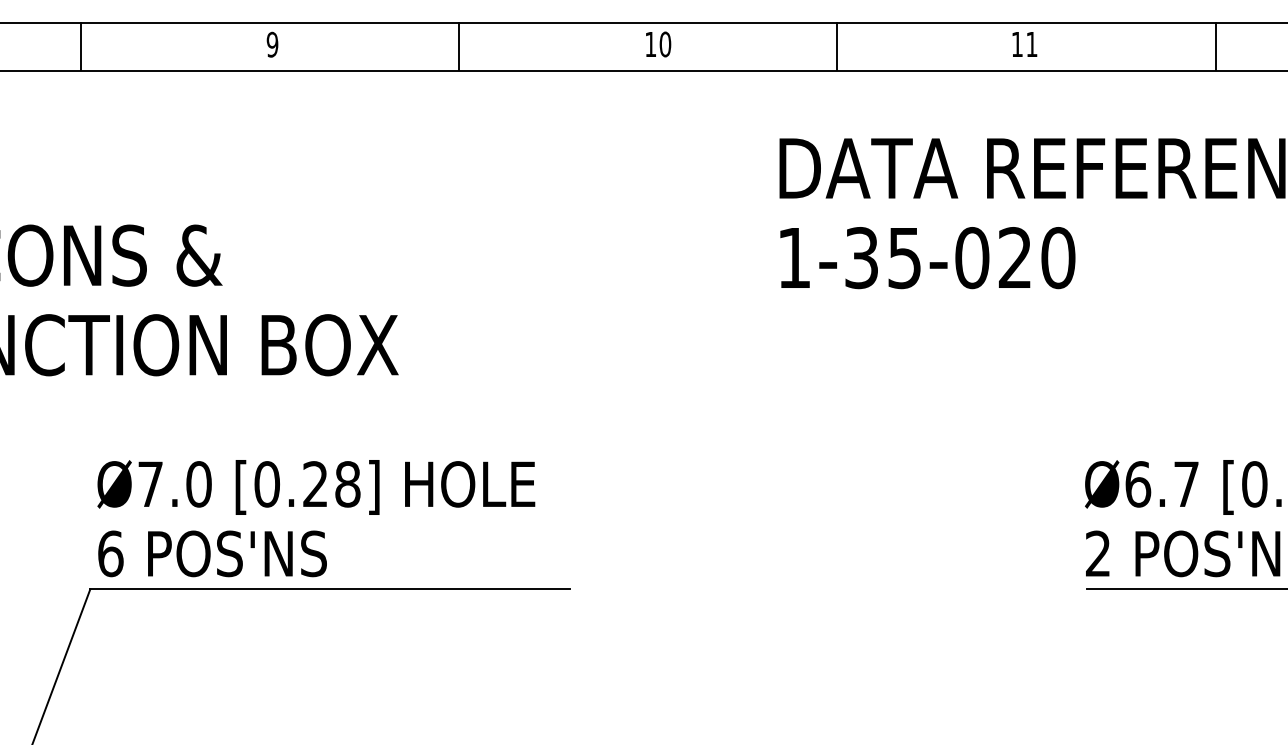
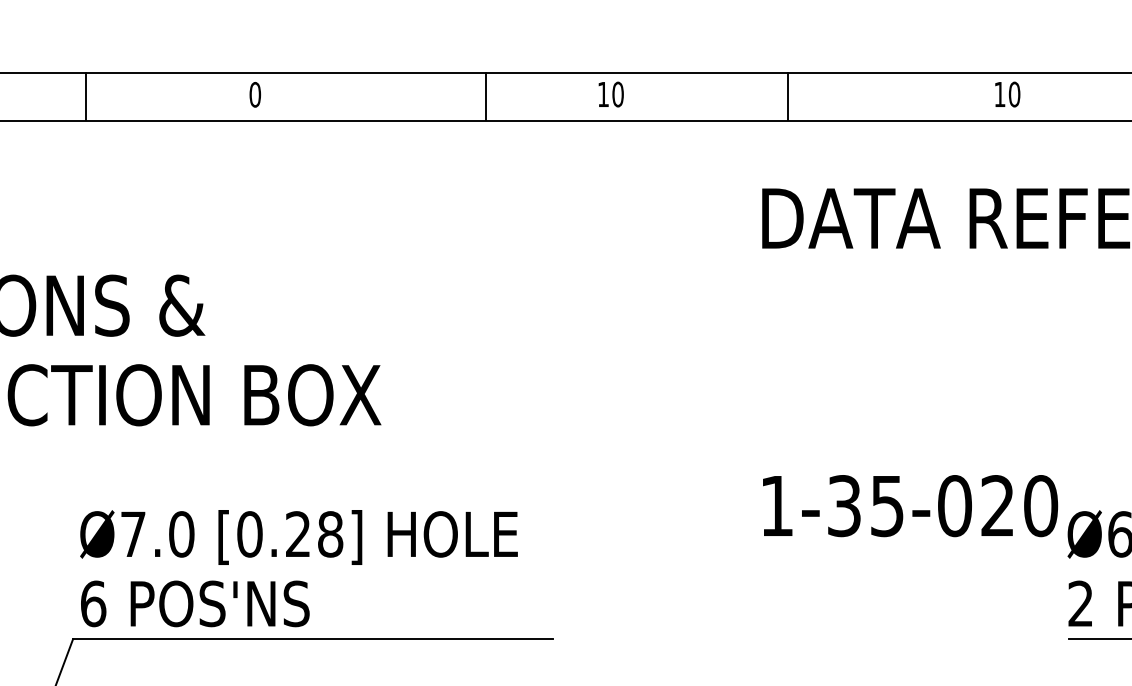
text: (272, 44) -> (255, 94), 9 -> 0
text: (658, 44) -> (611, 94), moved
text: (1031, 44) -> (1014, 94), 11 -> 10
line: (80, 45) -> (86, 95), moved
line: (459, 45) -> (486, 95), moved
line: (837, 45) -> (788, 95), moved
text: (927, 258) -> (910, 506), moved

